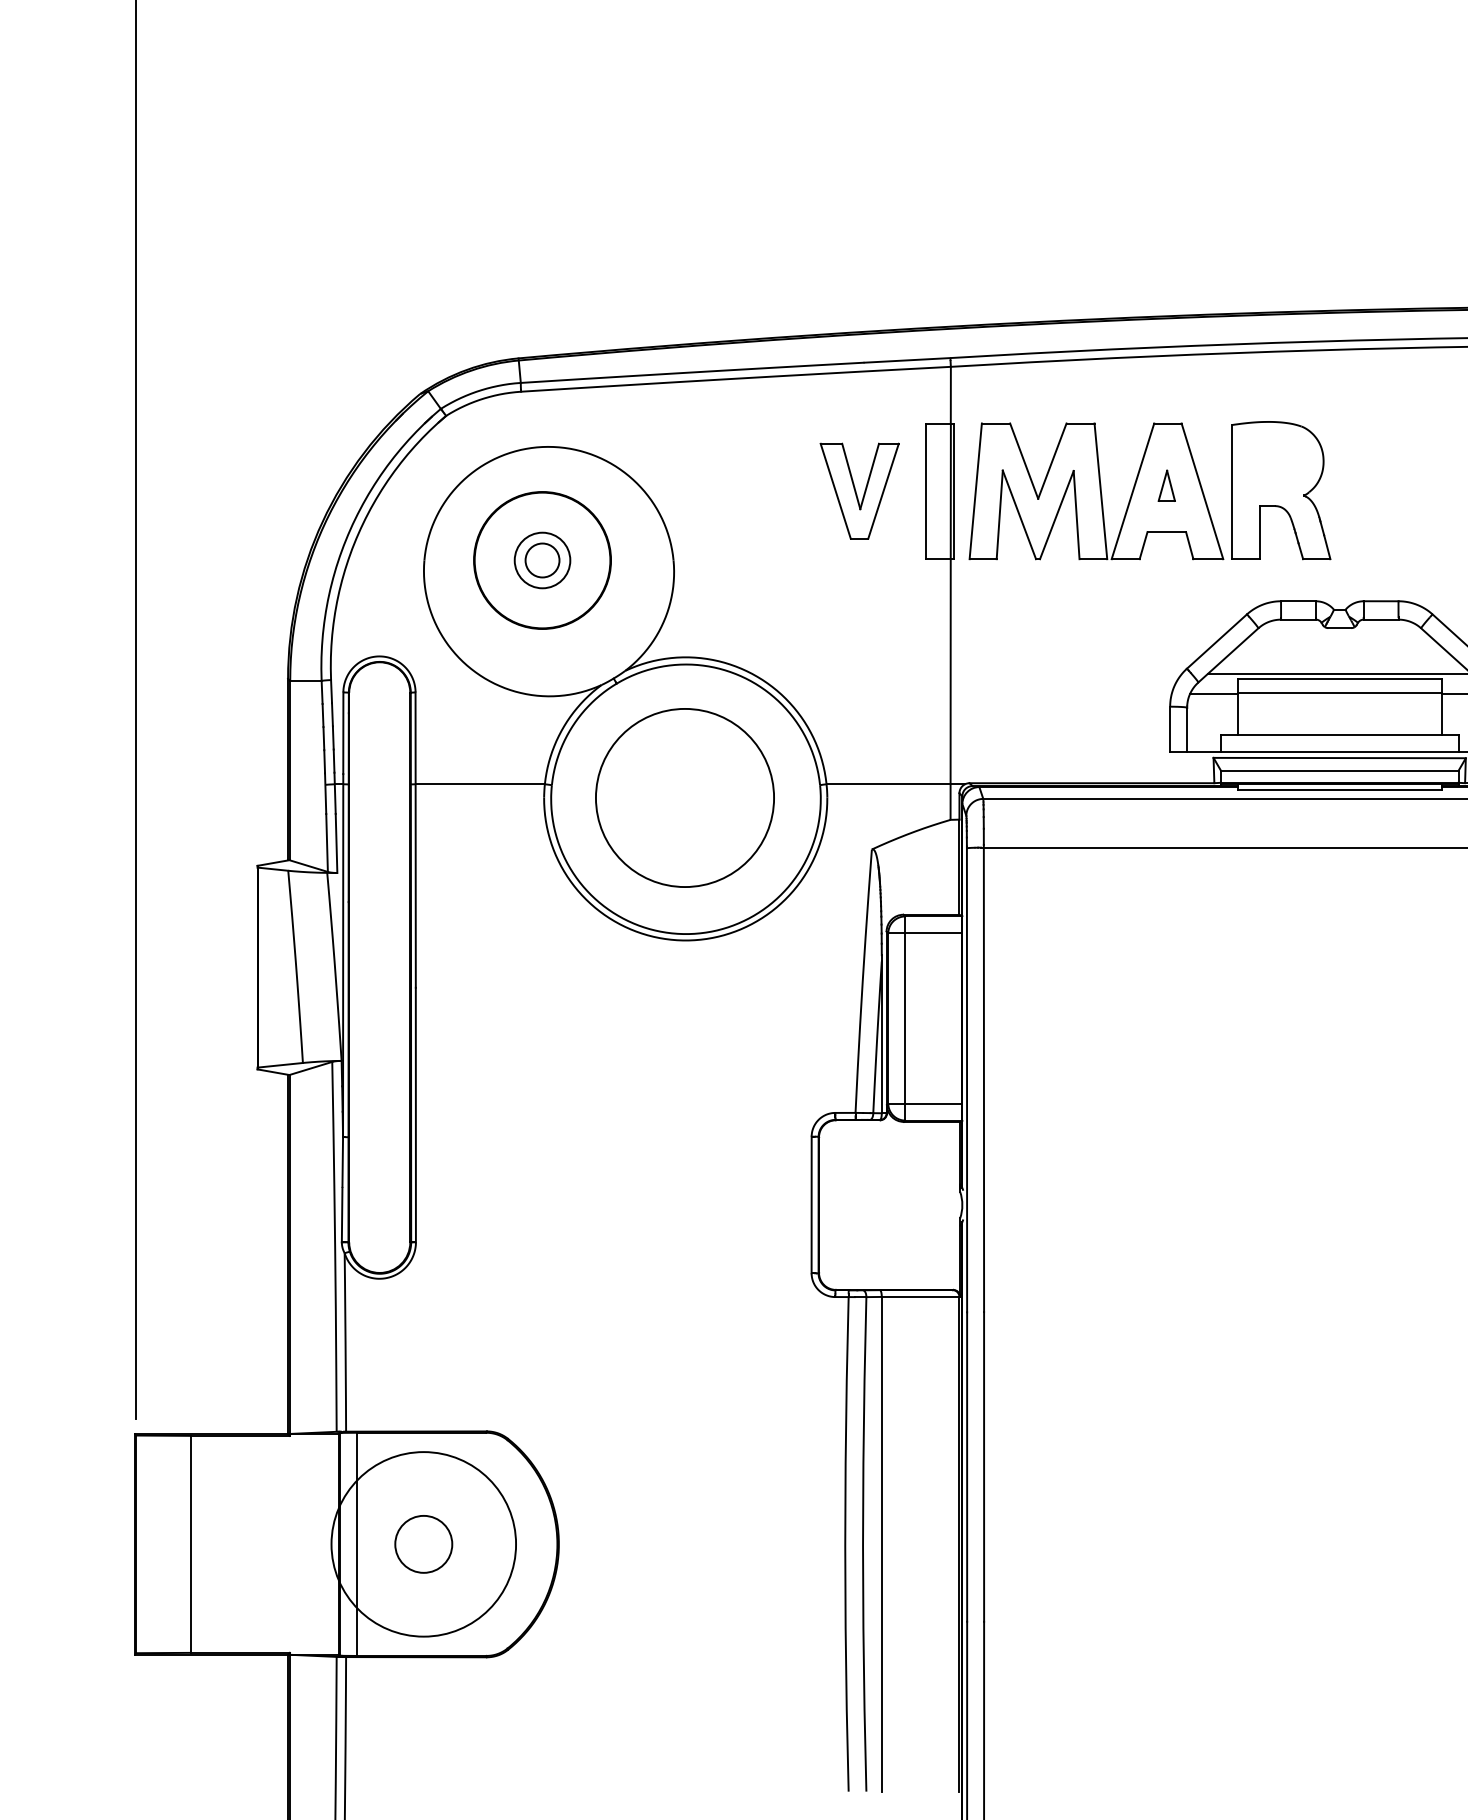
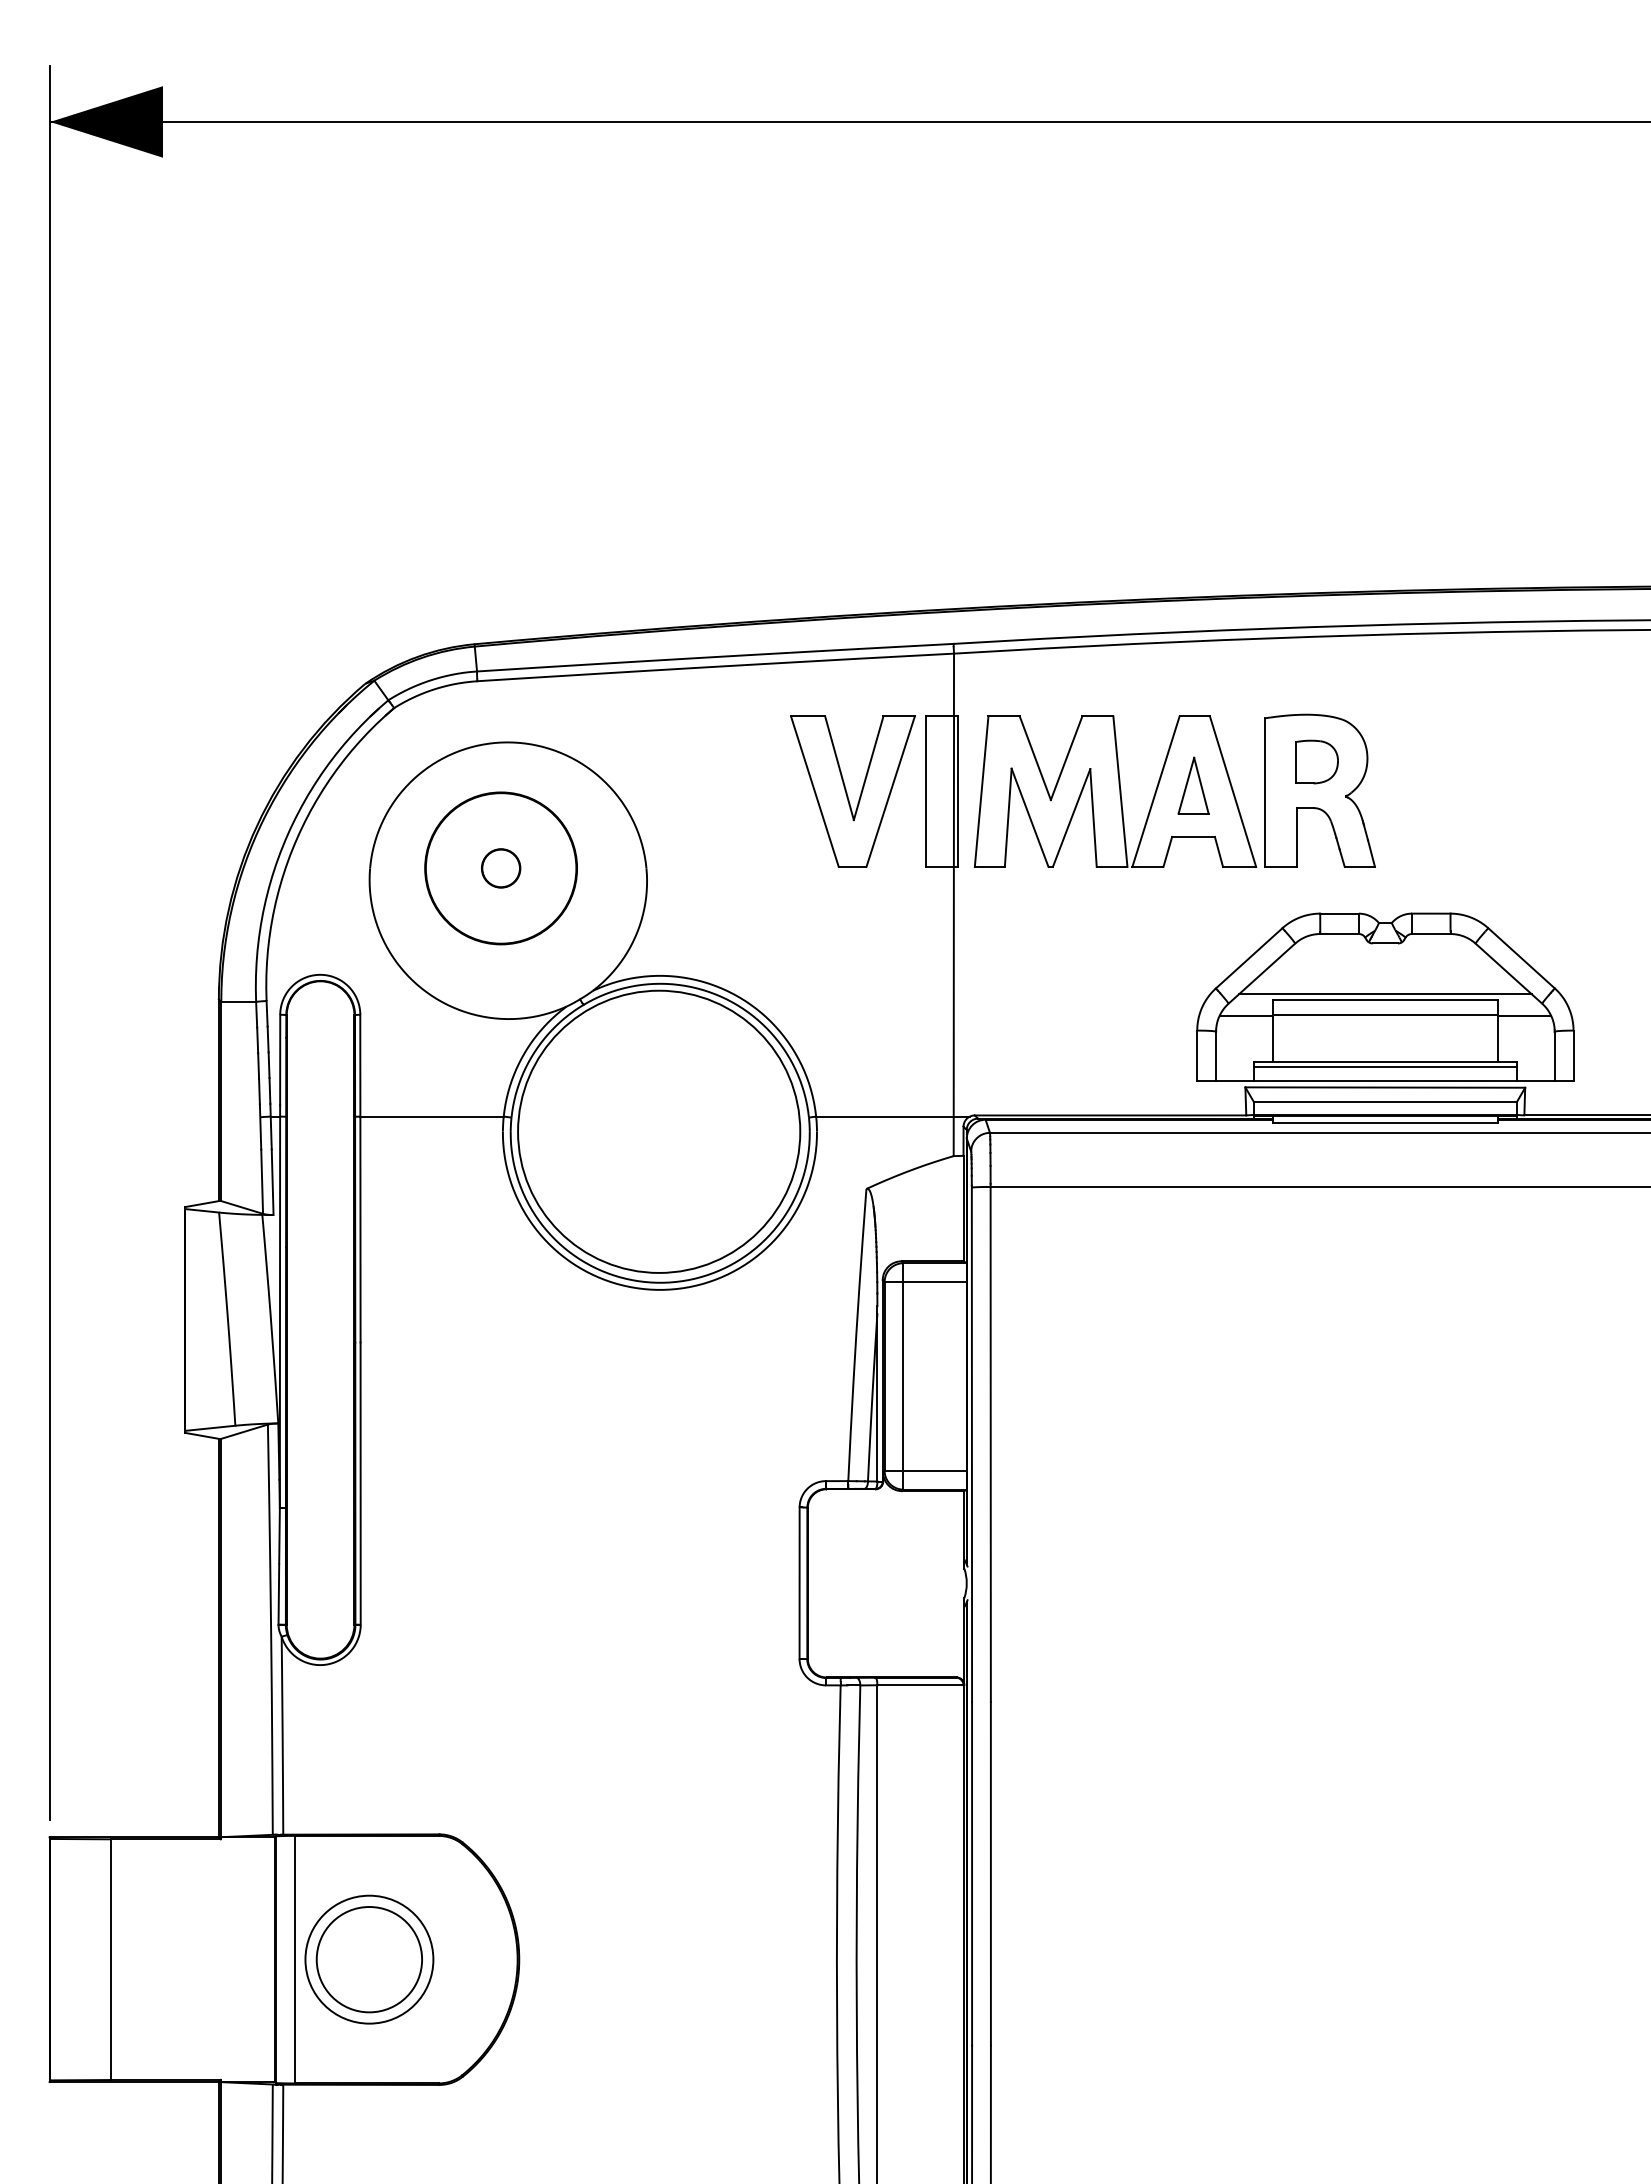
part: (1277, 464) -> (1316, 761), added
part: (1166, 485) -> (1193, 785), size x1.67
part: (859, 491) -> (852, 791), size x1.43
circle: (541, 560) -> (500, 868), size x0.62
line: (1339, 739) -> (1385, 1066), added
circle: (685, 797) -> (659, 1131), size x1.43
circle: (423, 1544) -> (369, 1959), size x0.62
circle: (423, 1544) -> (369, 1959), size x1.67

